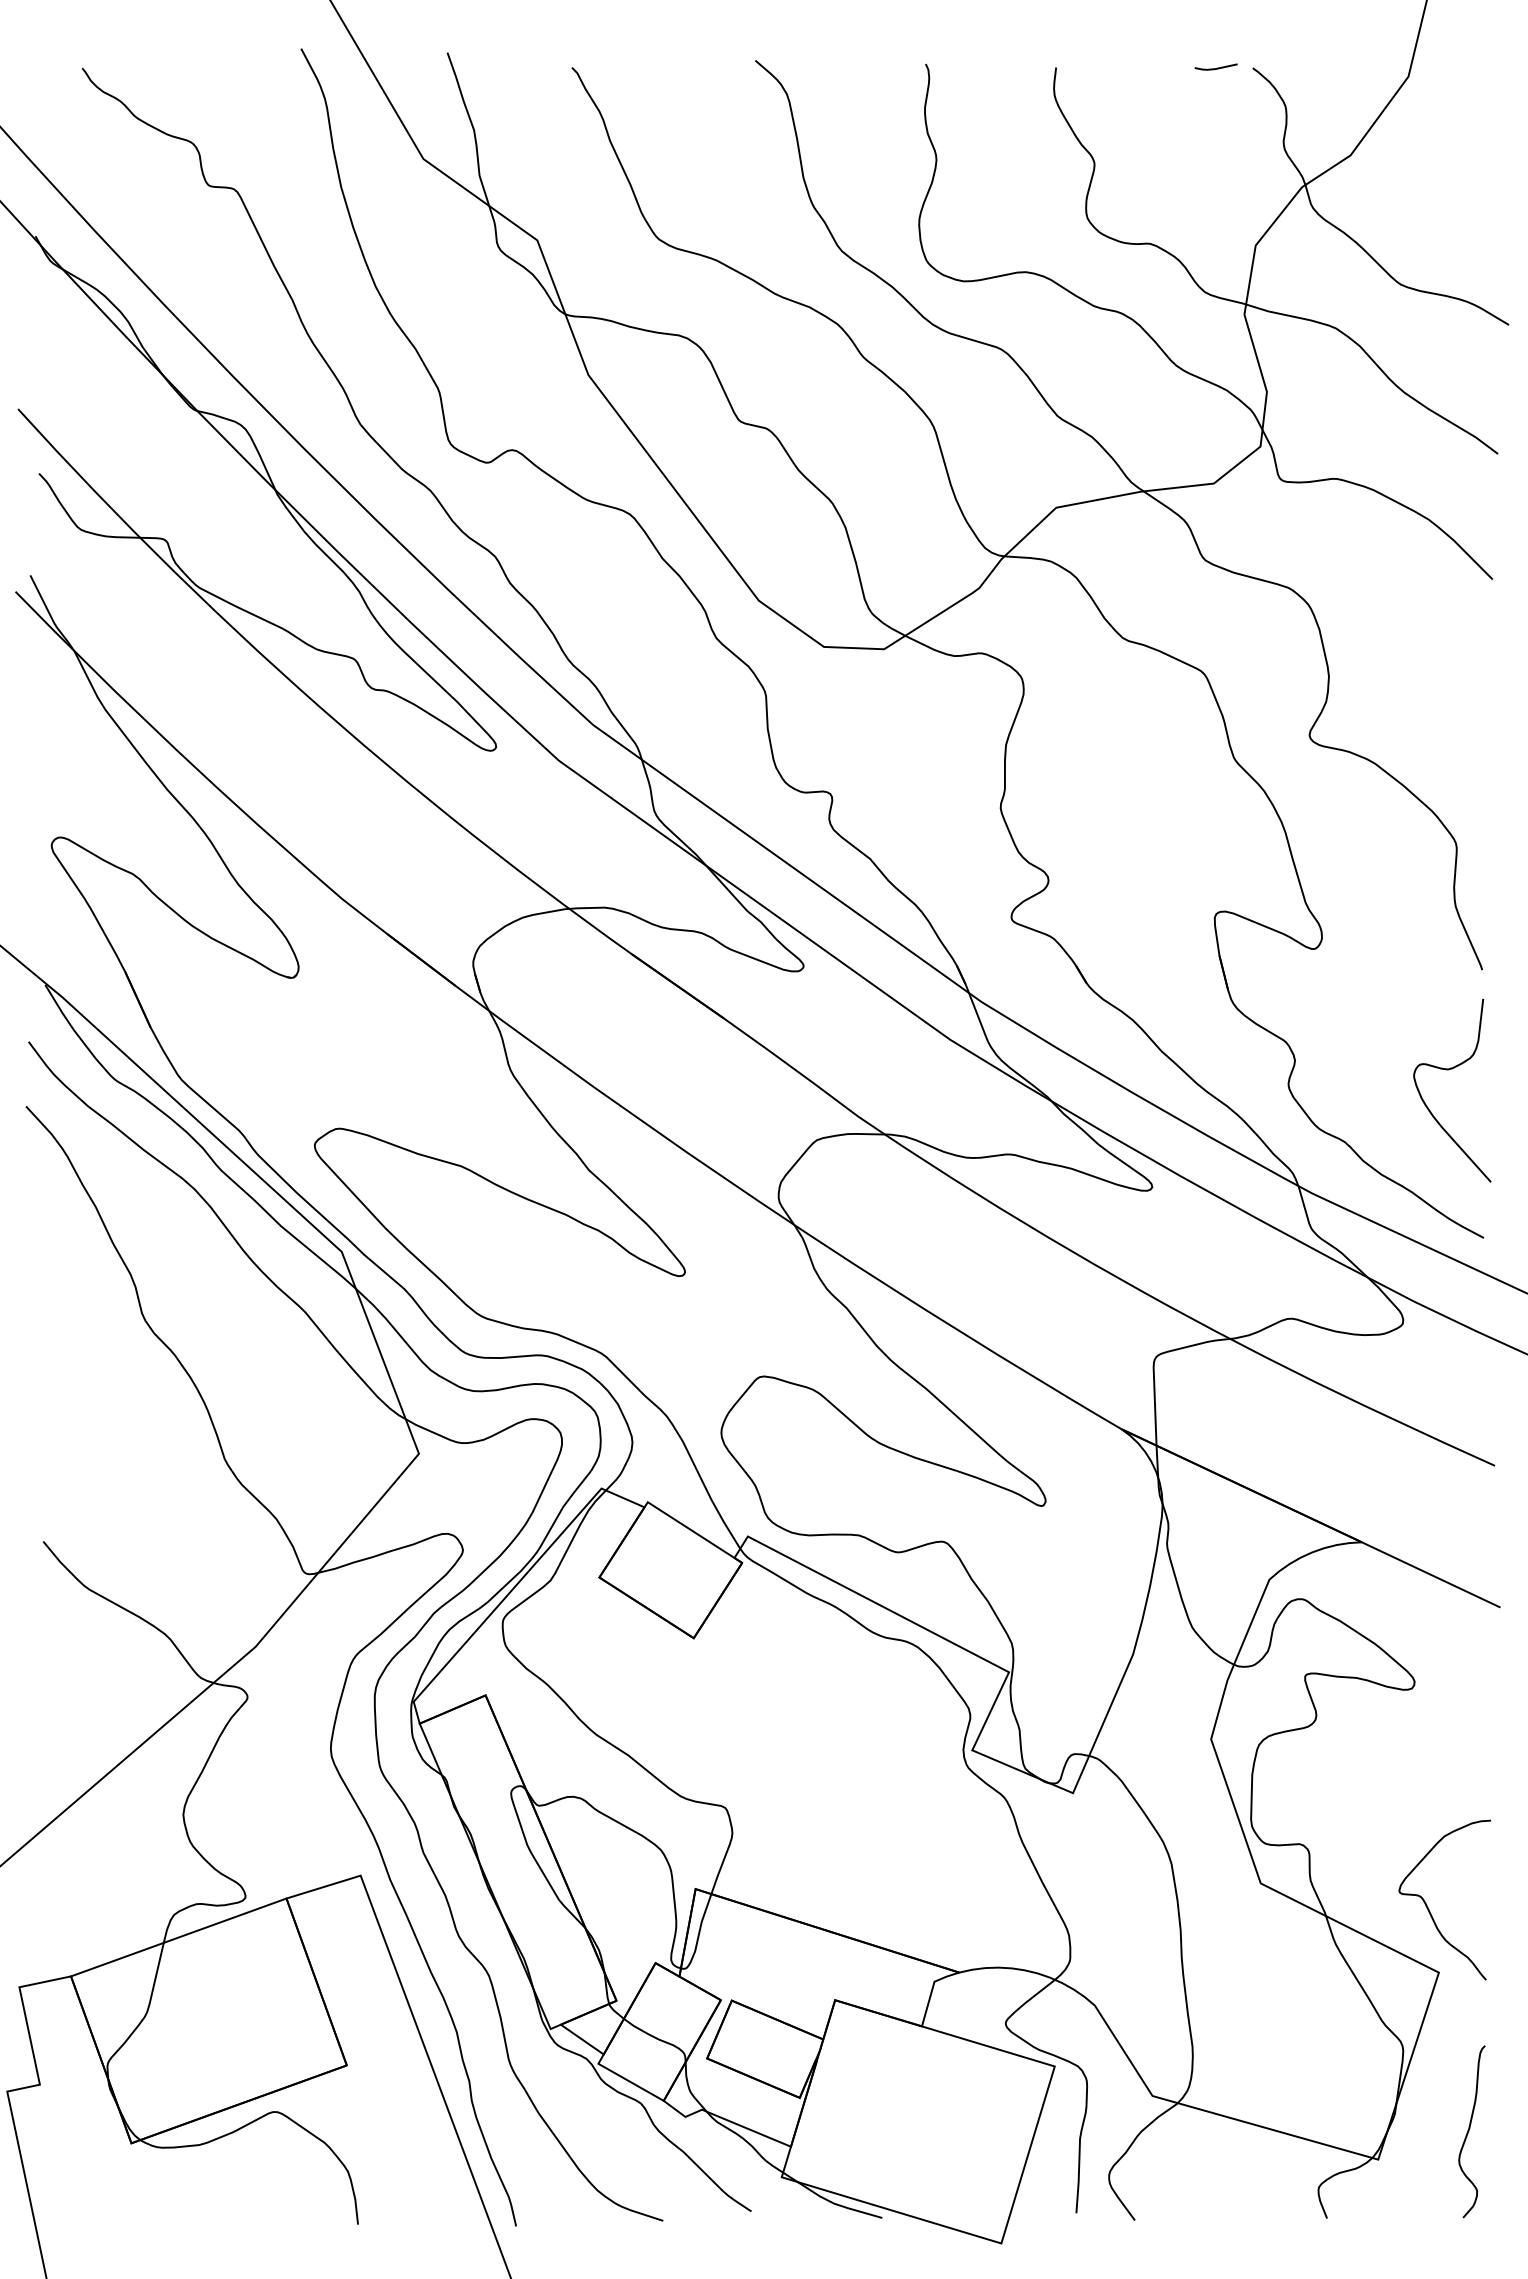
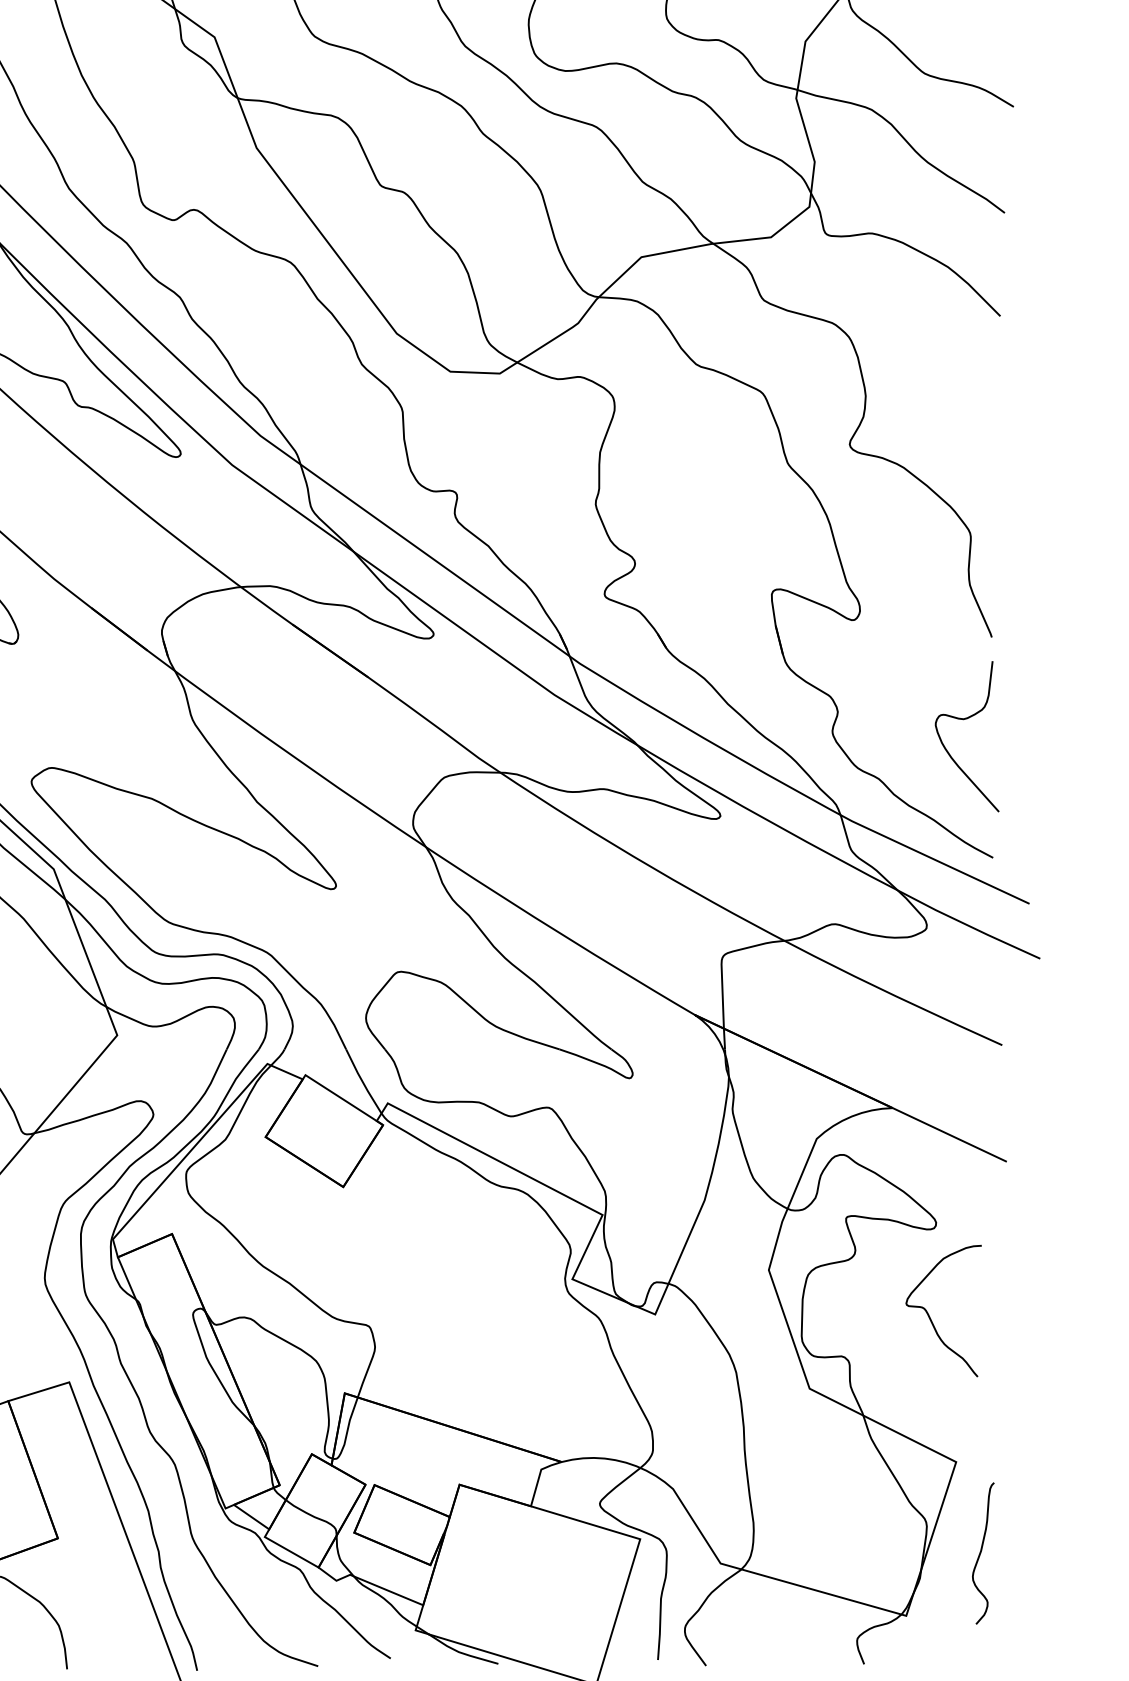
curve: (1428, 1907) -> (930, 1317), moved
curve: (1469, 2131) -> (981, 1553), moved

